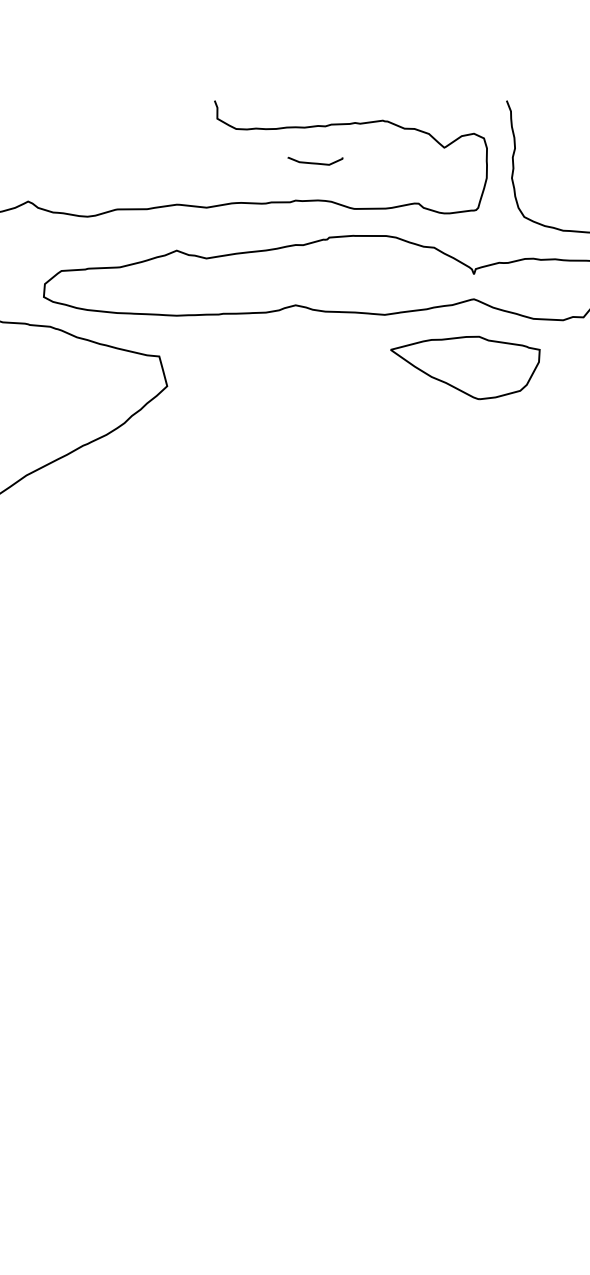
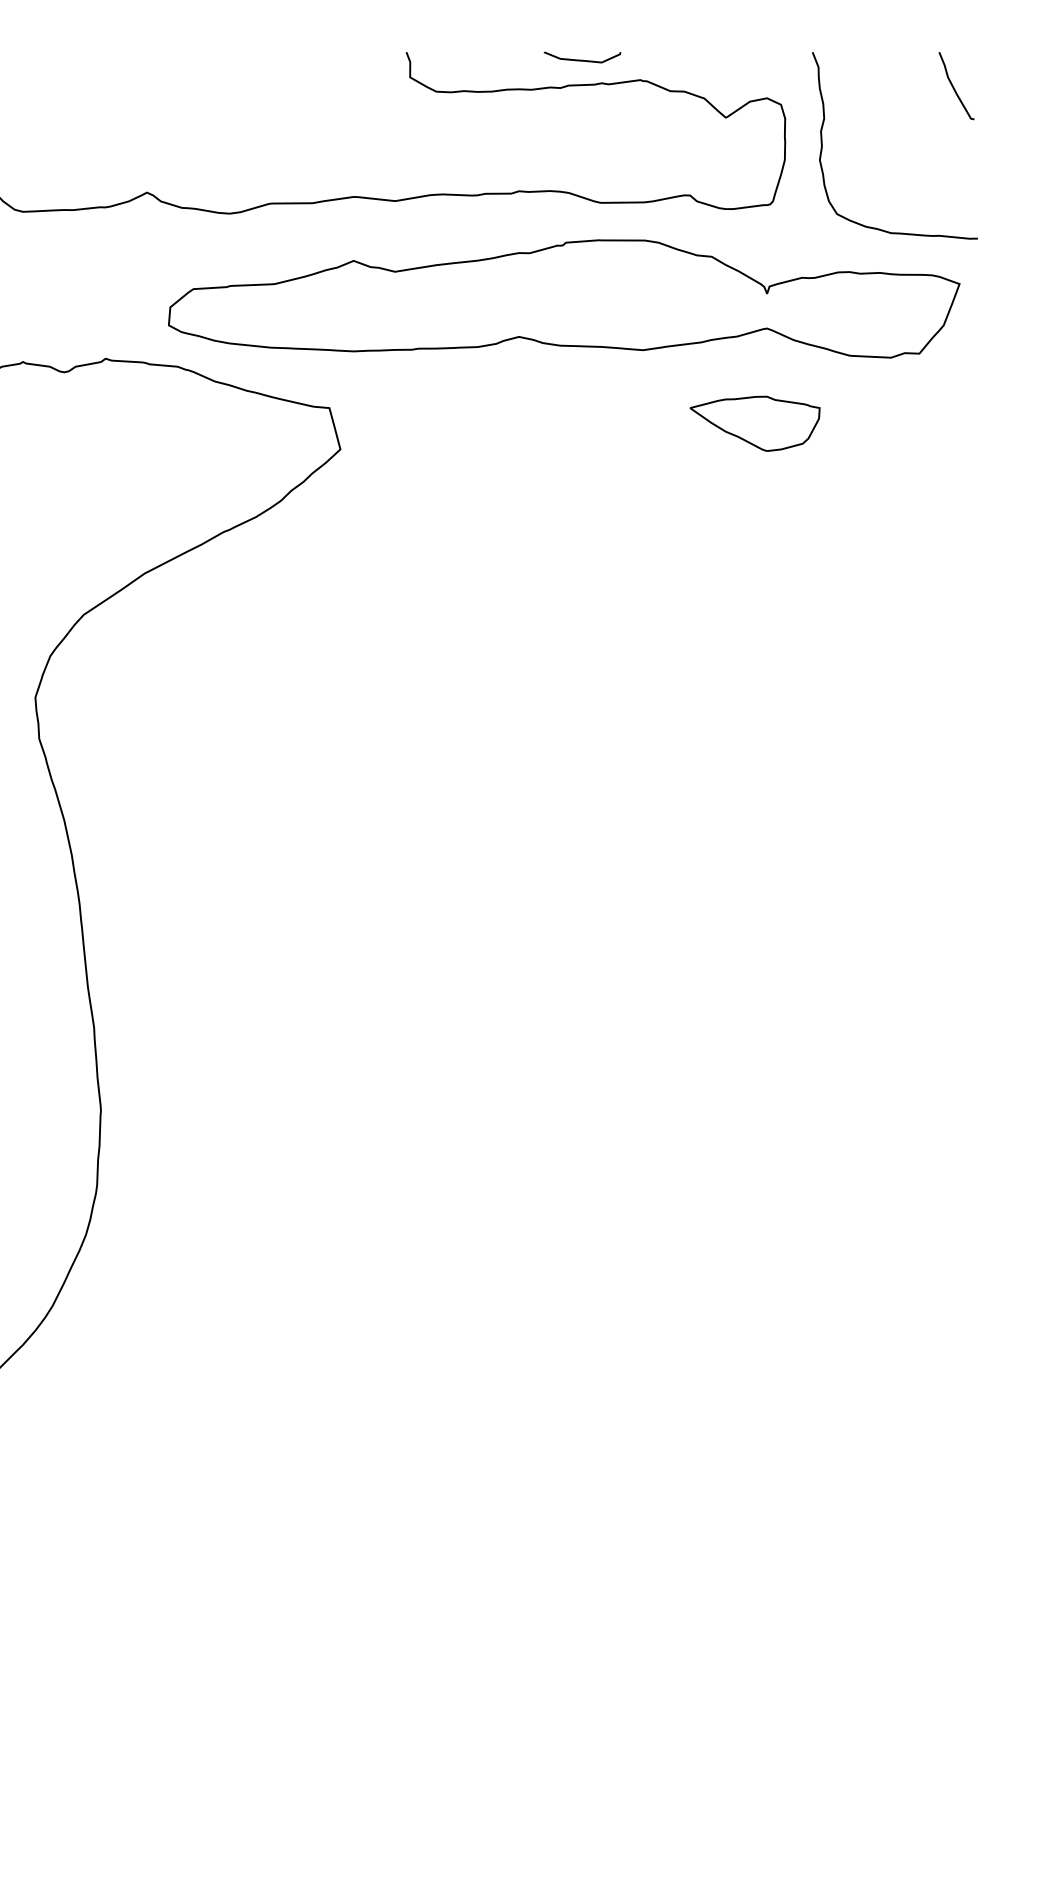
curve: (315, 162) -> (582, 59), moved
part: (464, 367) -> (754, 423), size x0.62

